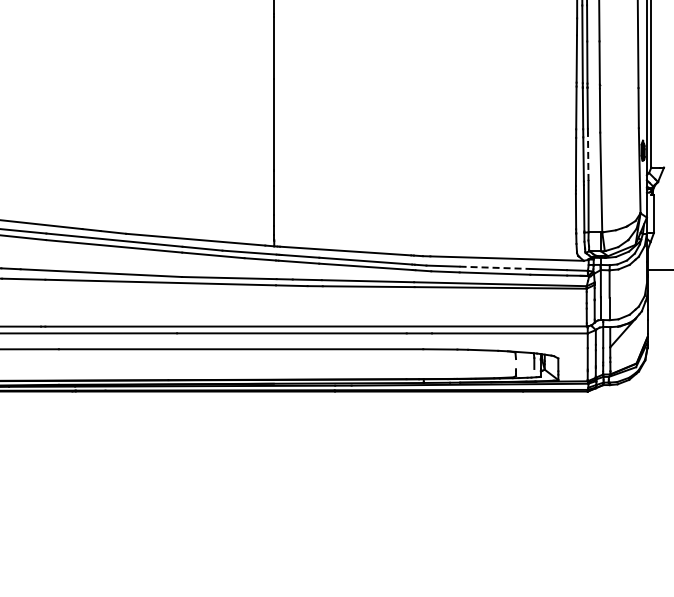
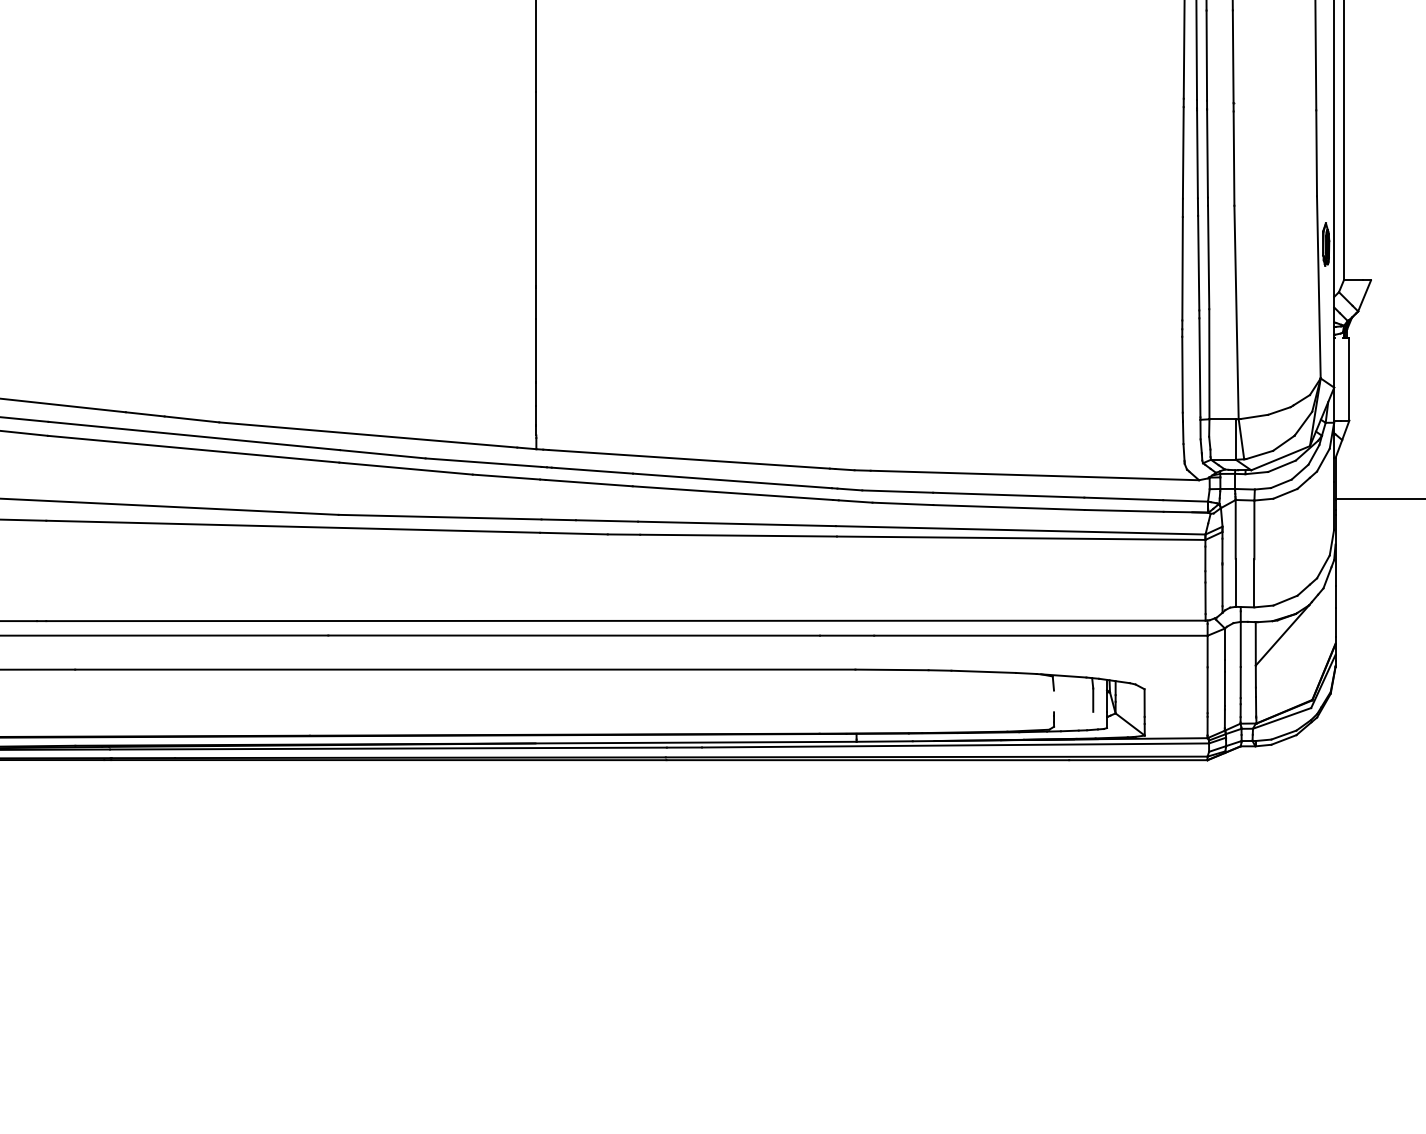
line: (588, 156) -> (1209, 256), dashed -> solid
line: (495, 267) -> (1010, 494), dashed -> solid

